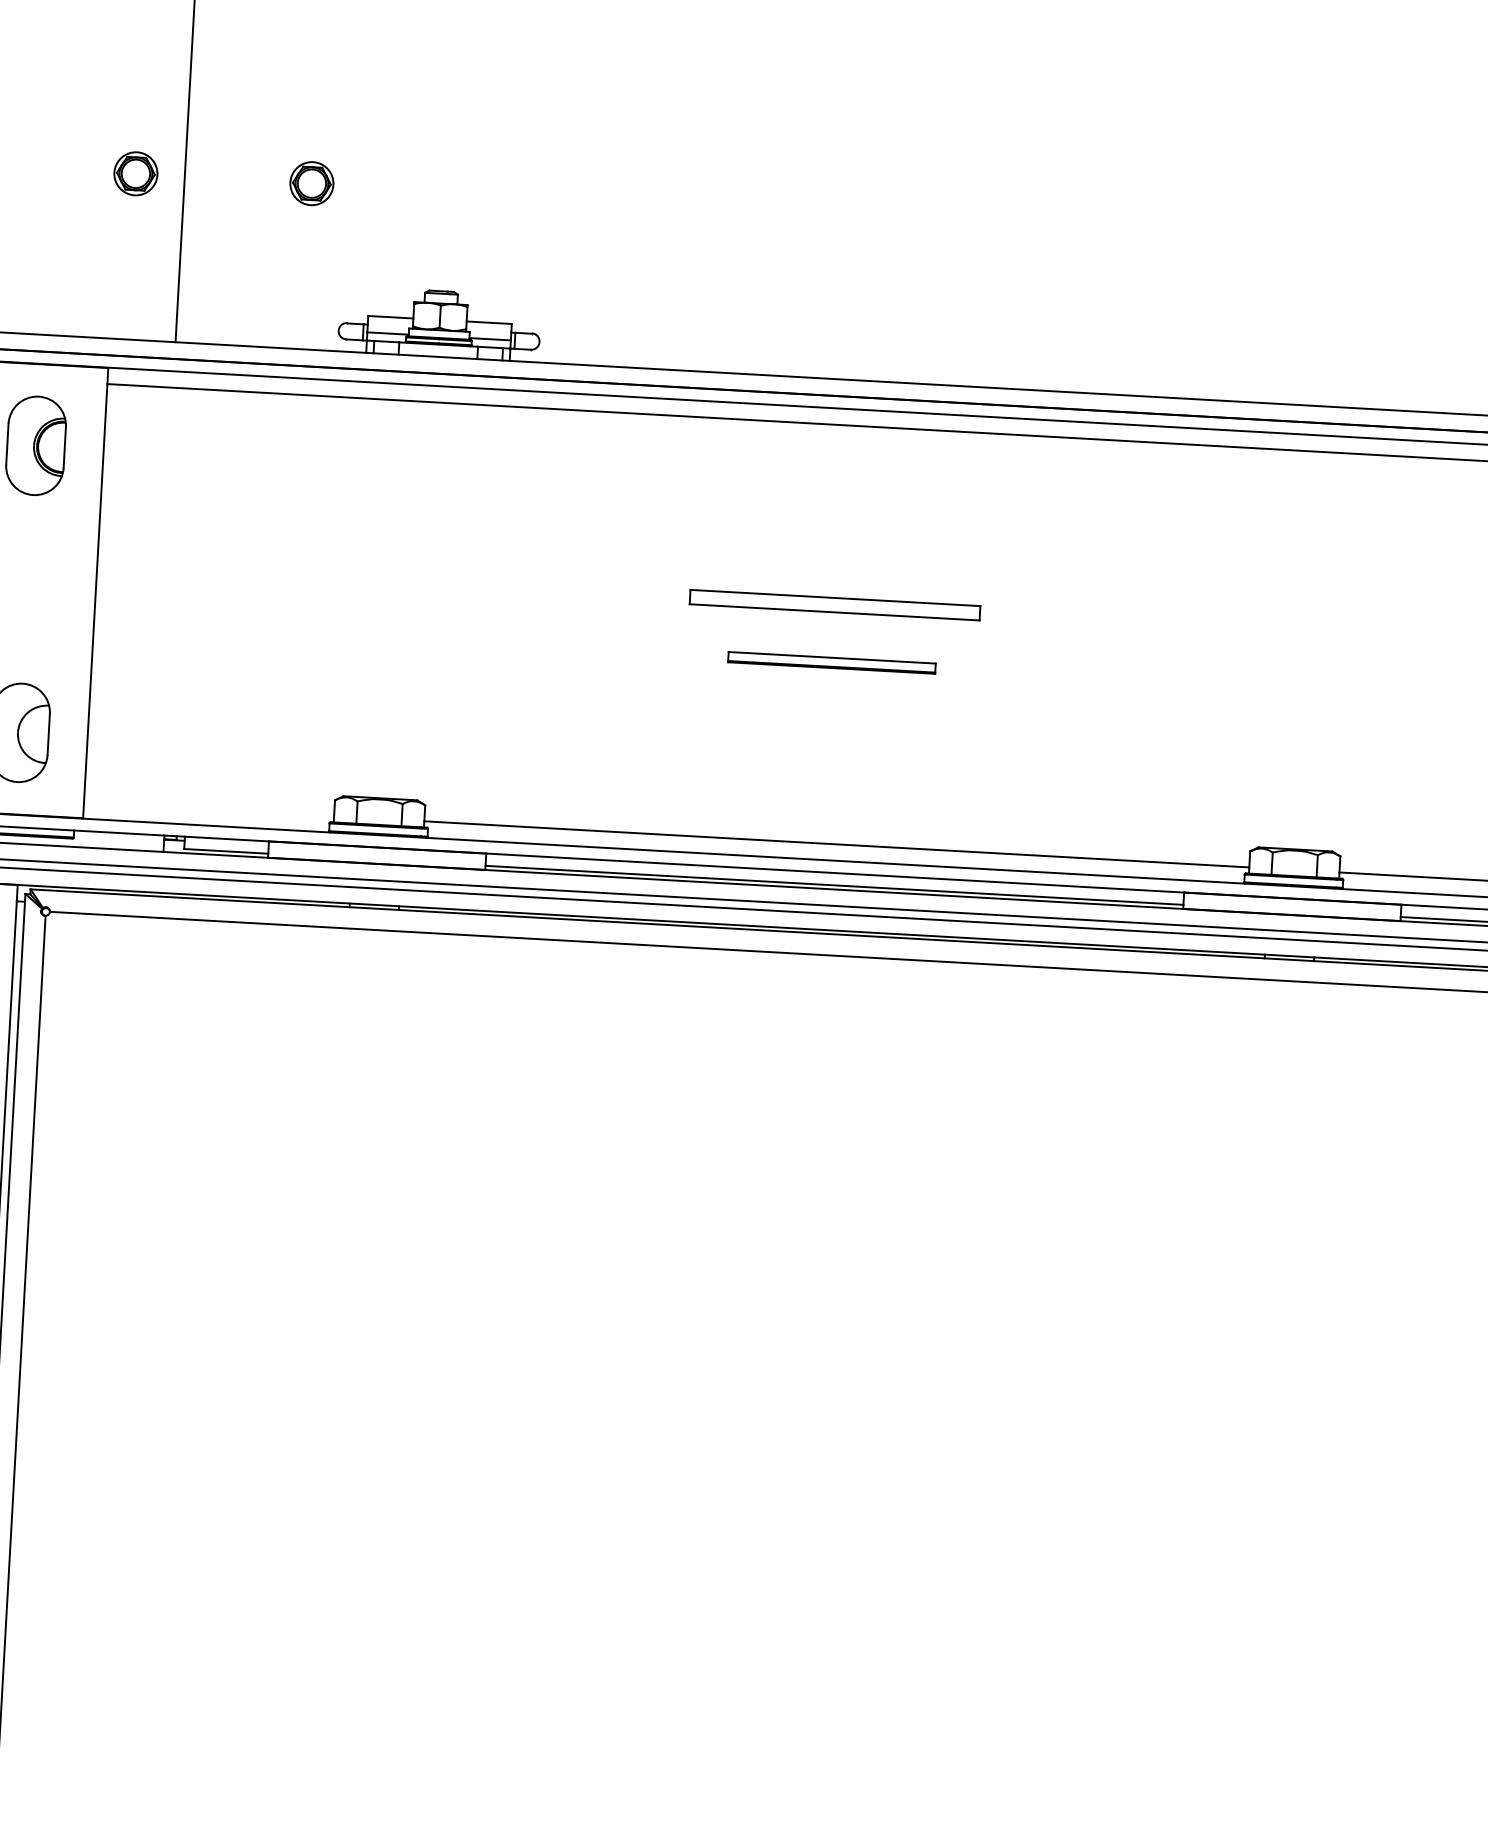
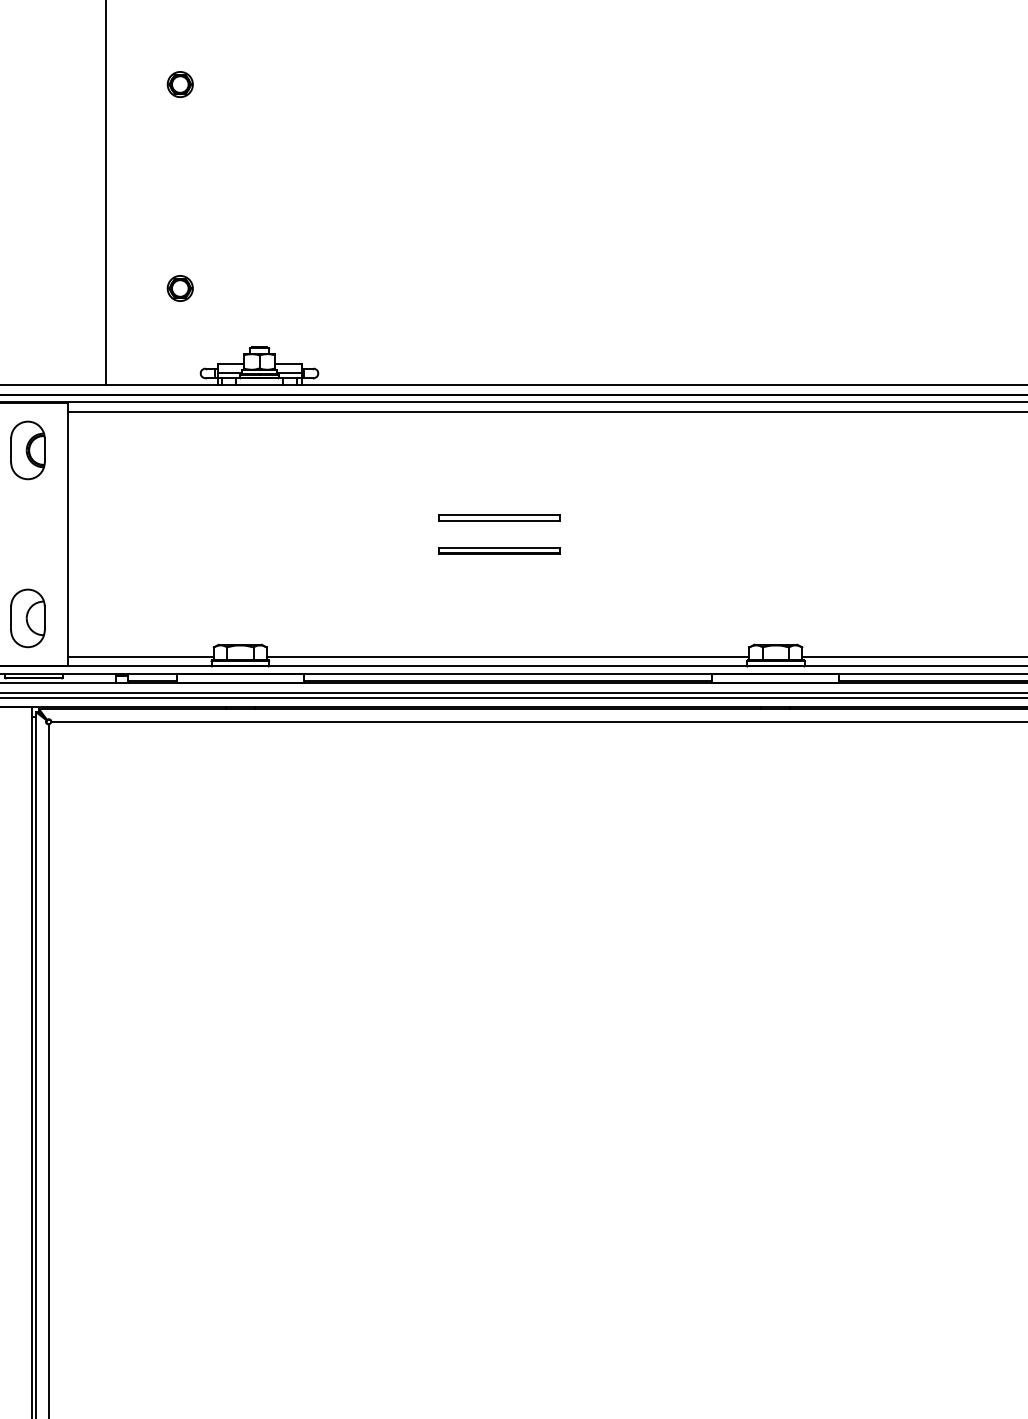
part: (134, 173) -> (76, 288), removed
part: (835, 605) -> (499, 517), size x0.71
line: (208, 808) -> (140, 656), added

